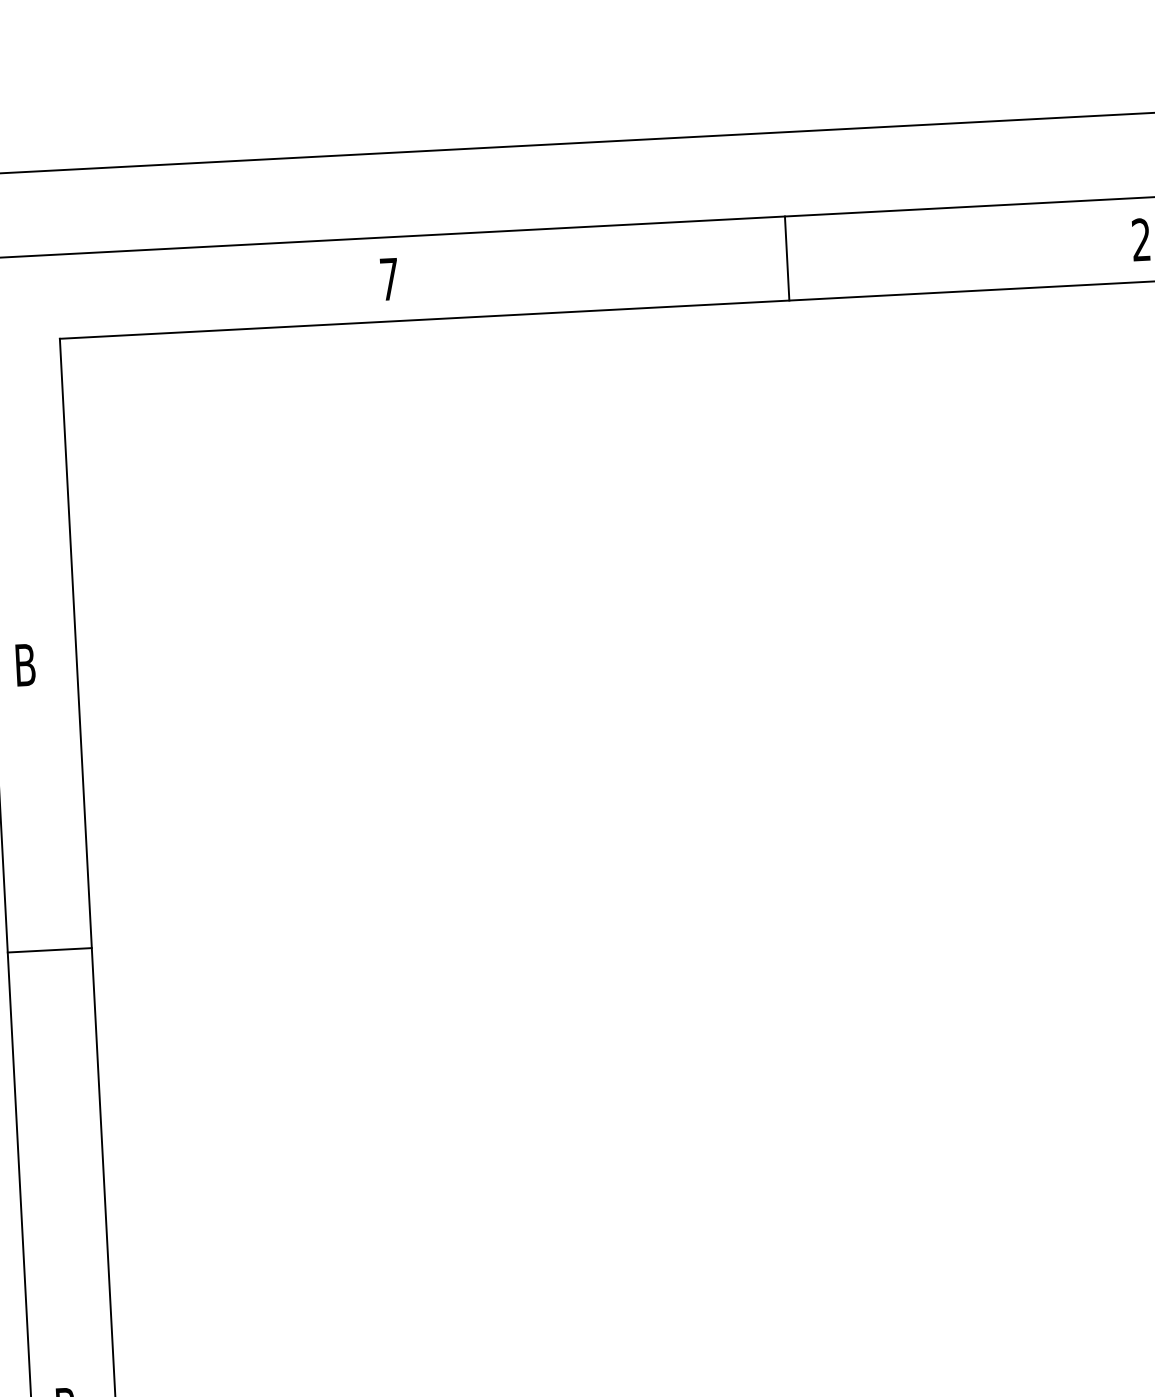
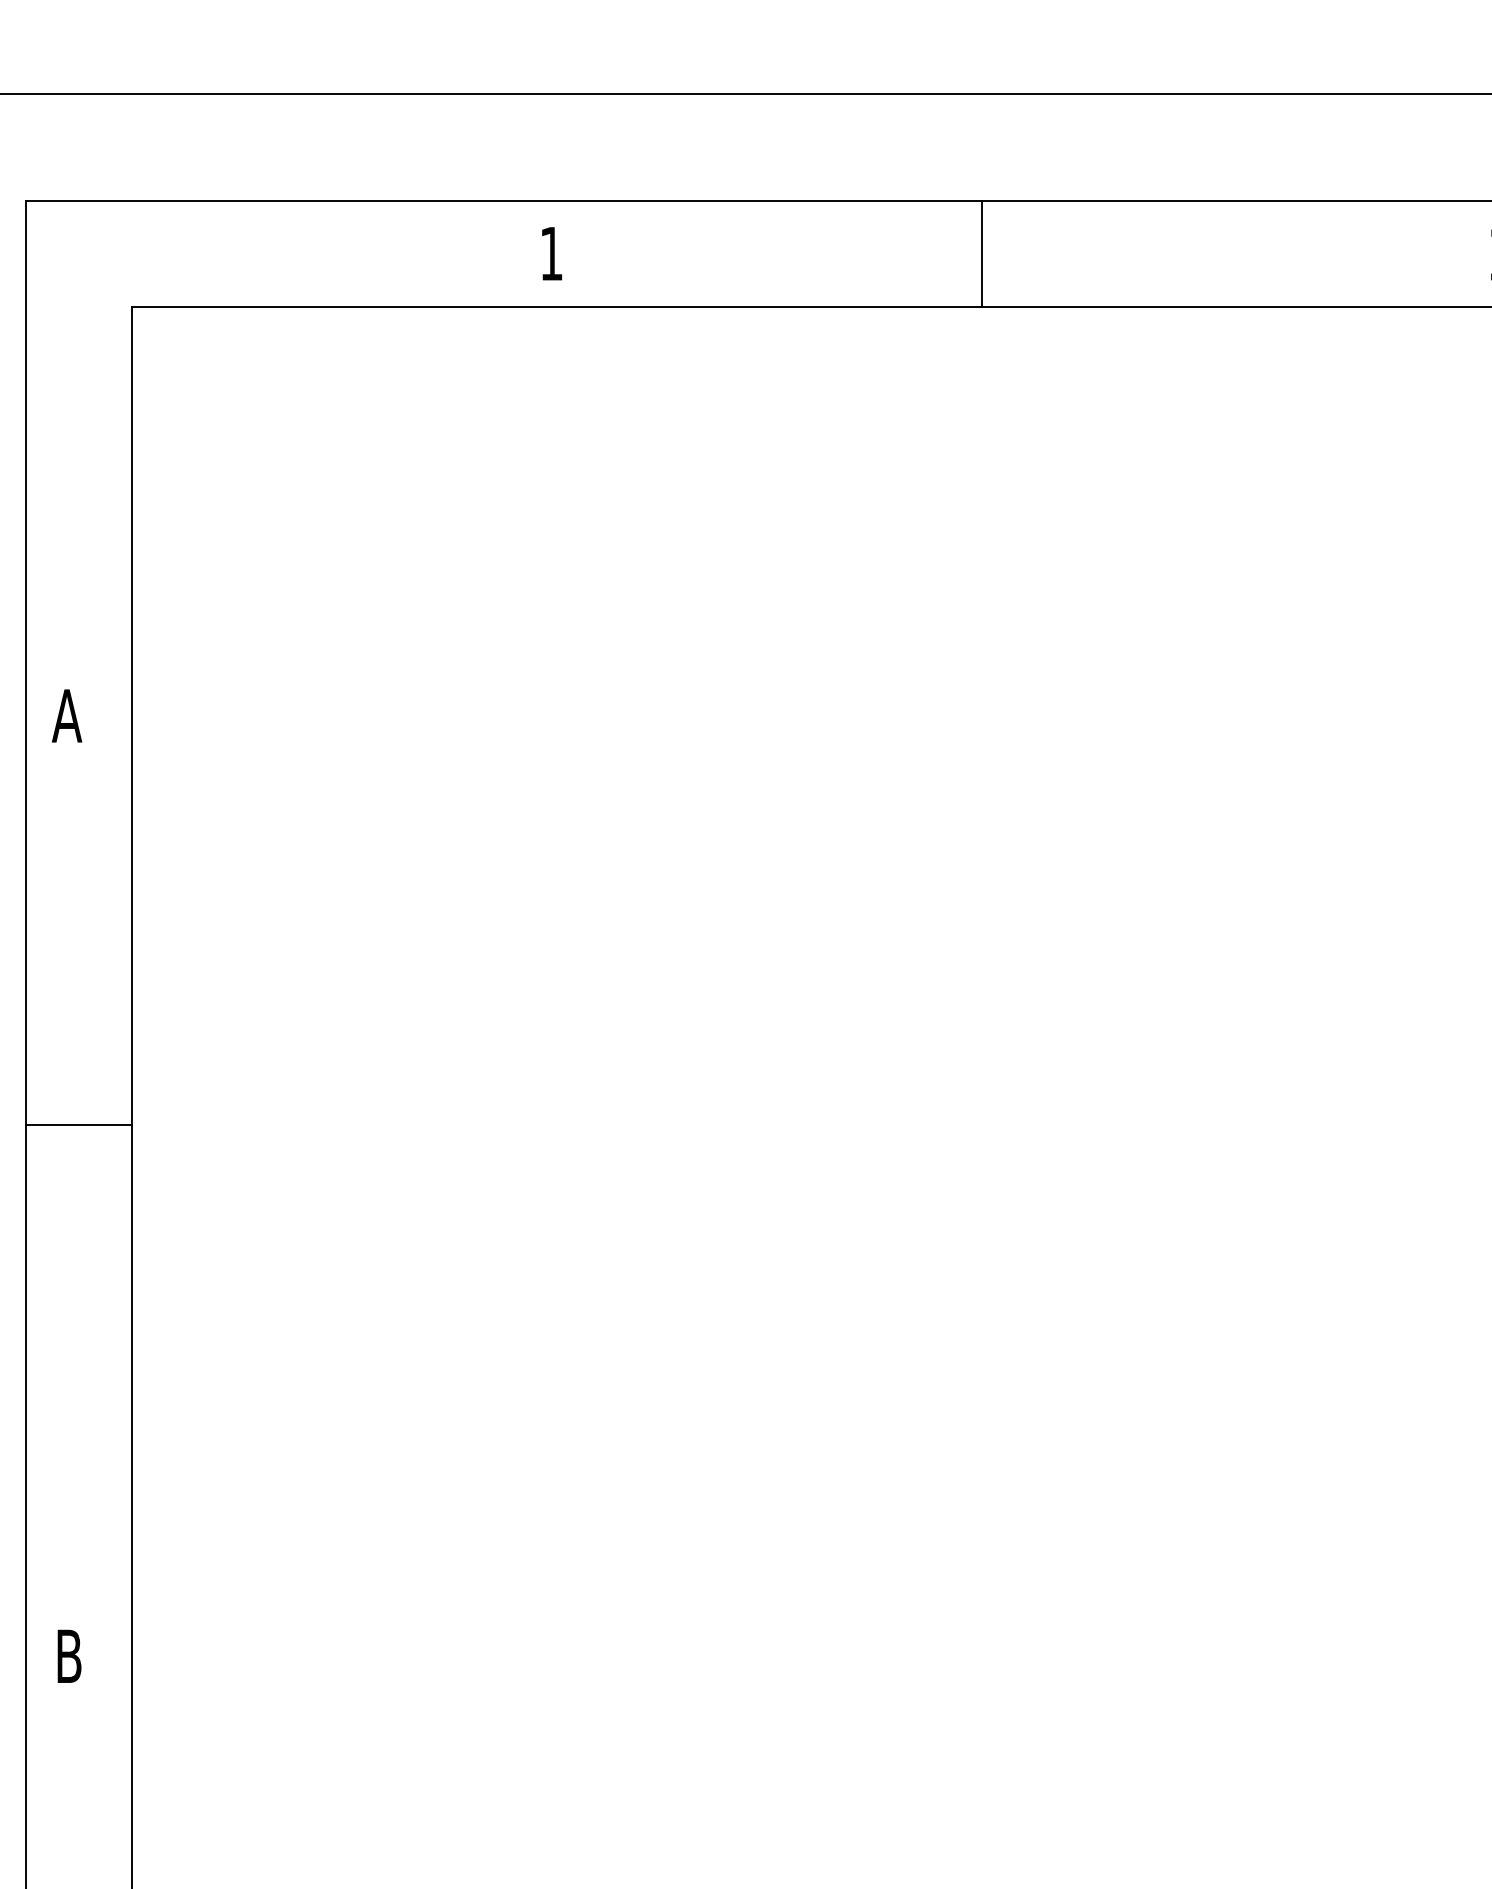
line: (787, 258) -> (982, 253), moved
text: (389, 279) -> (551, 253), 7 -> 1
text: (24, 664) -> (66, 715), B -> A
line: (50, 950) -> (79, 1125), moved

